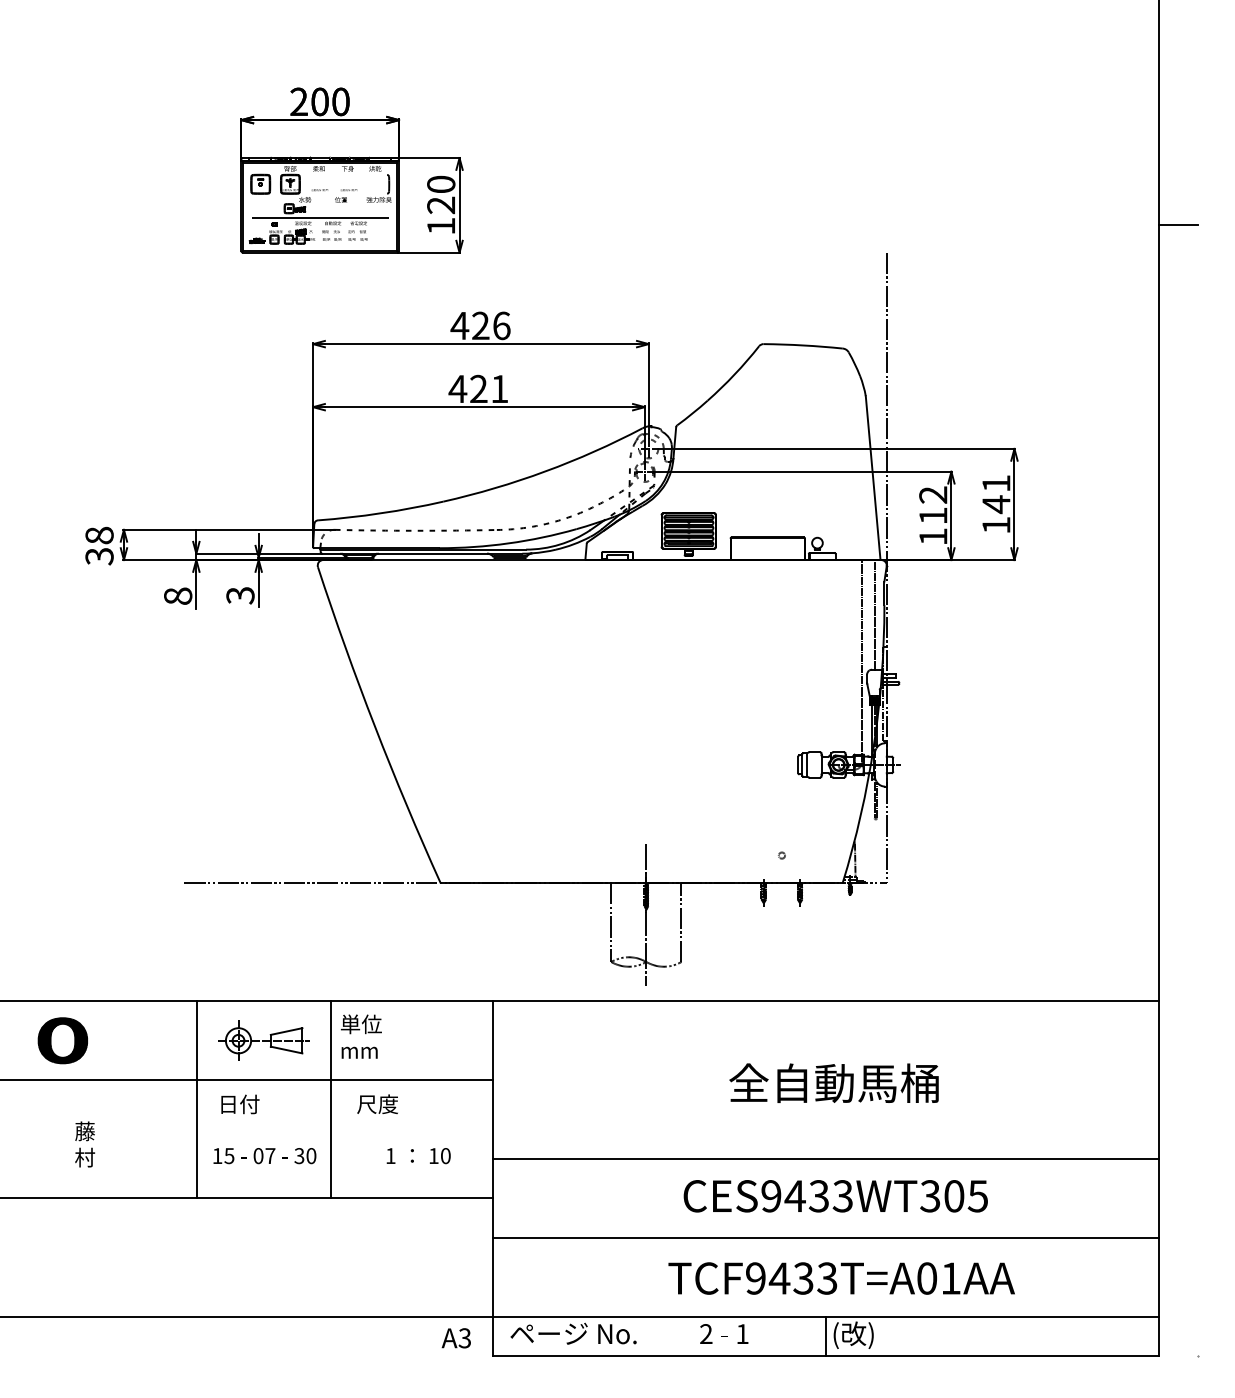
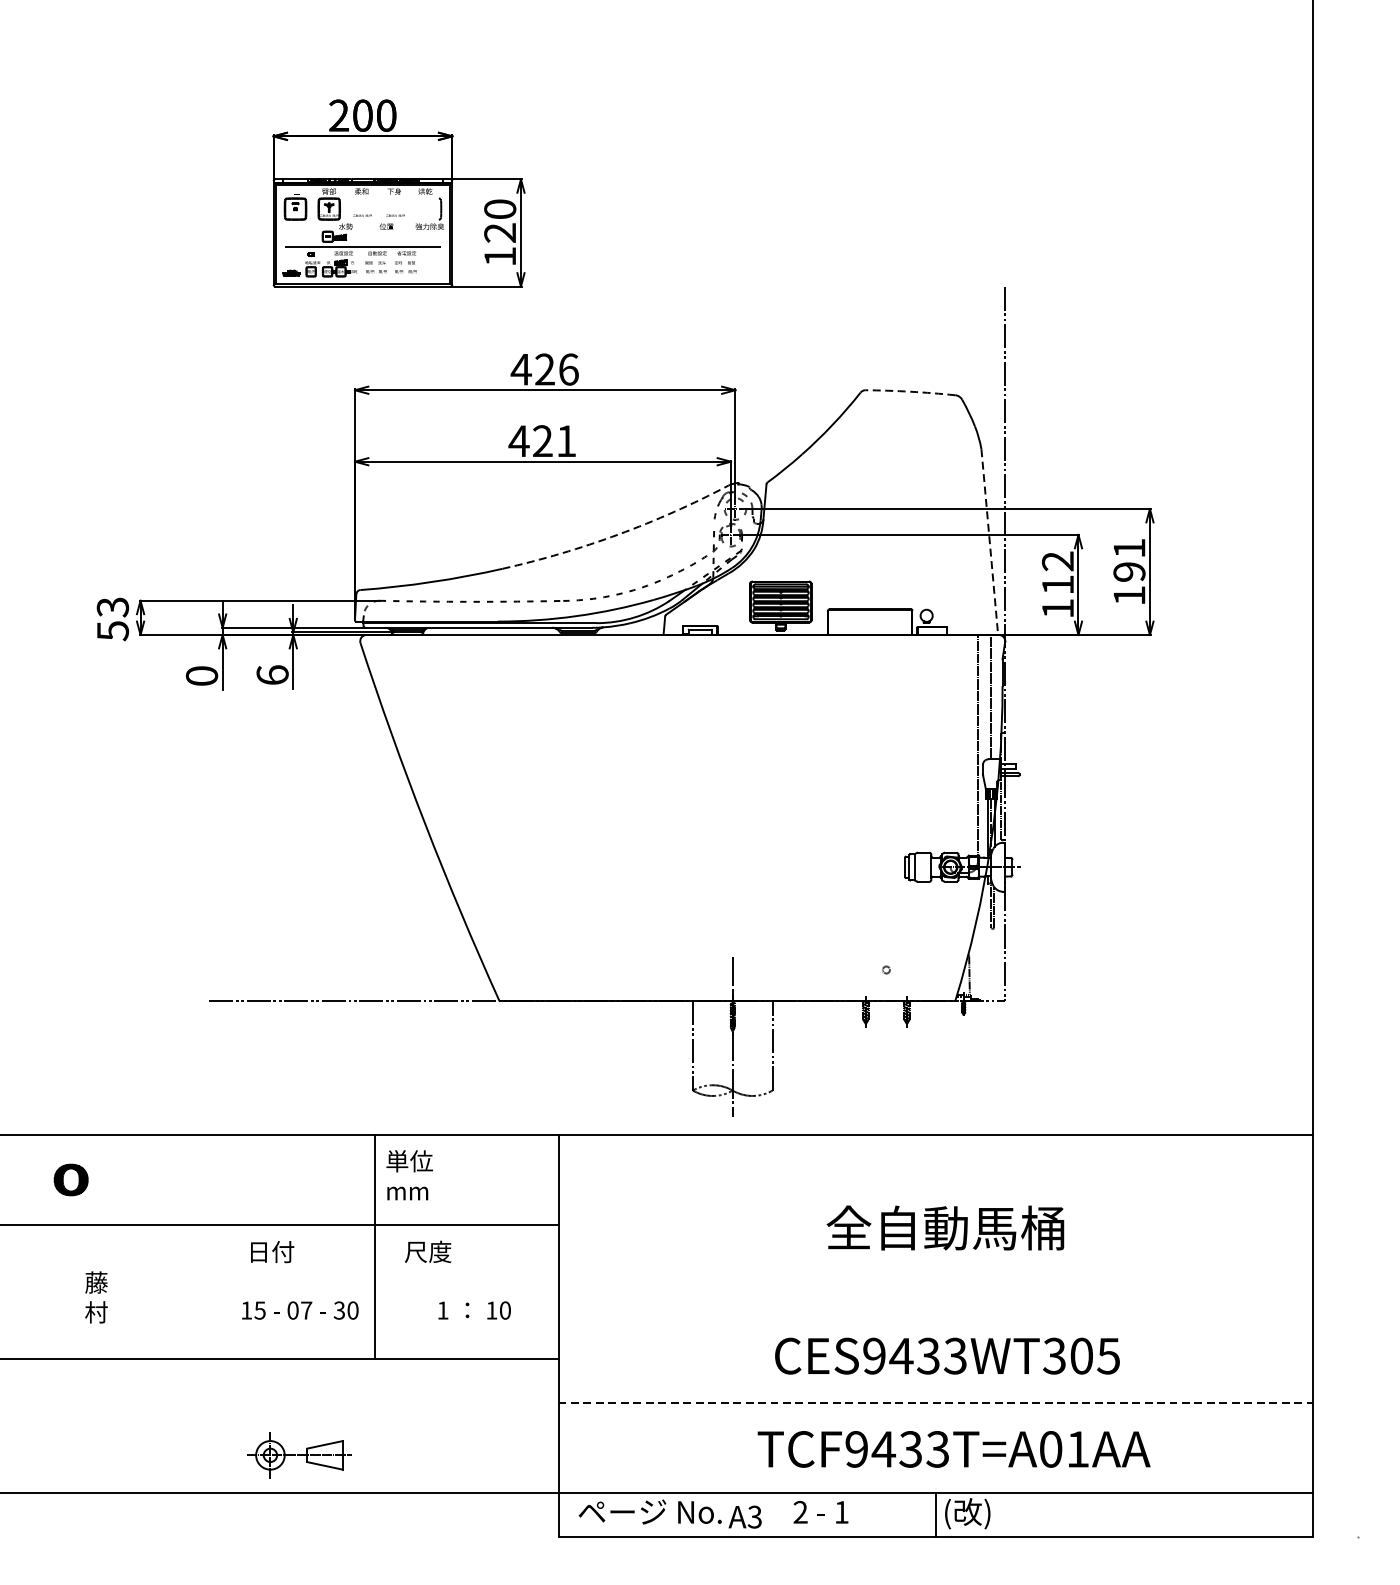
line: (1178, 225) -> (1335, 255), removed
arc: (803, 345) -> (910, 391), solid -> dashed
arc: (545, 471) -> (618, 534), solid -> dashed
line: (873, 478) -> (990, 542), solid -> dashed
text: (996, 504) -> (1129, 572), 141 -> 191
text: (99, 545) -> (112, 618), 38 -> 53
text: (178, 595) -> (202, 675), 8 -> 0
text: (240, 595) -> (272, 675), 3 -> 6
part: (62, 1040) -> (70, 1179), size x0.6
part: (263, 1040) -> (298, 1455), moved
line: (197, 1099) -> (223, 1246), removed
line: (825, 1159) -> (935, 1314), removed
line: (825, 1237) -> (935, 1402), solid -> dashed
text: (455, 1338) -> (744, 1517), moved

